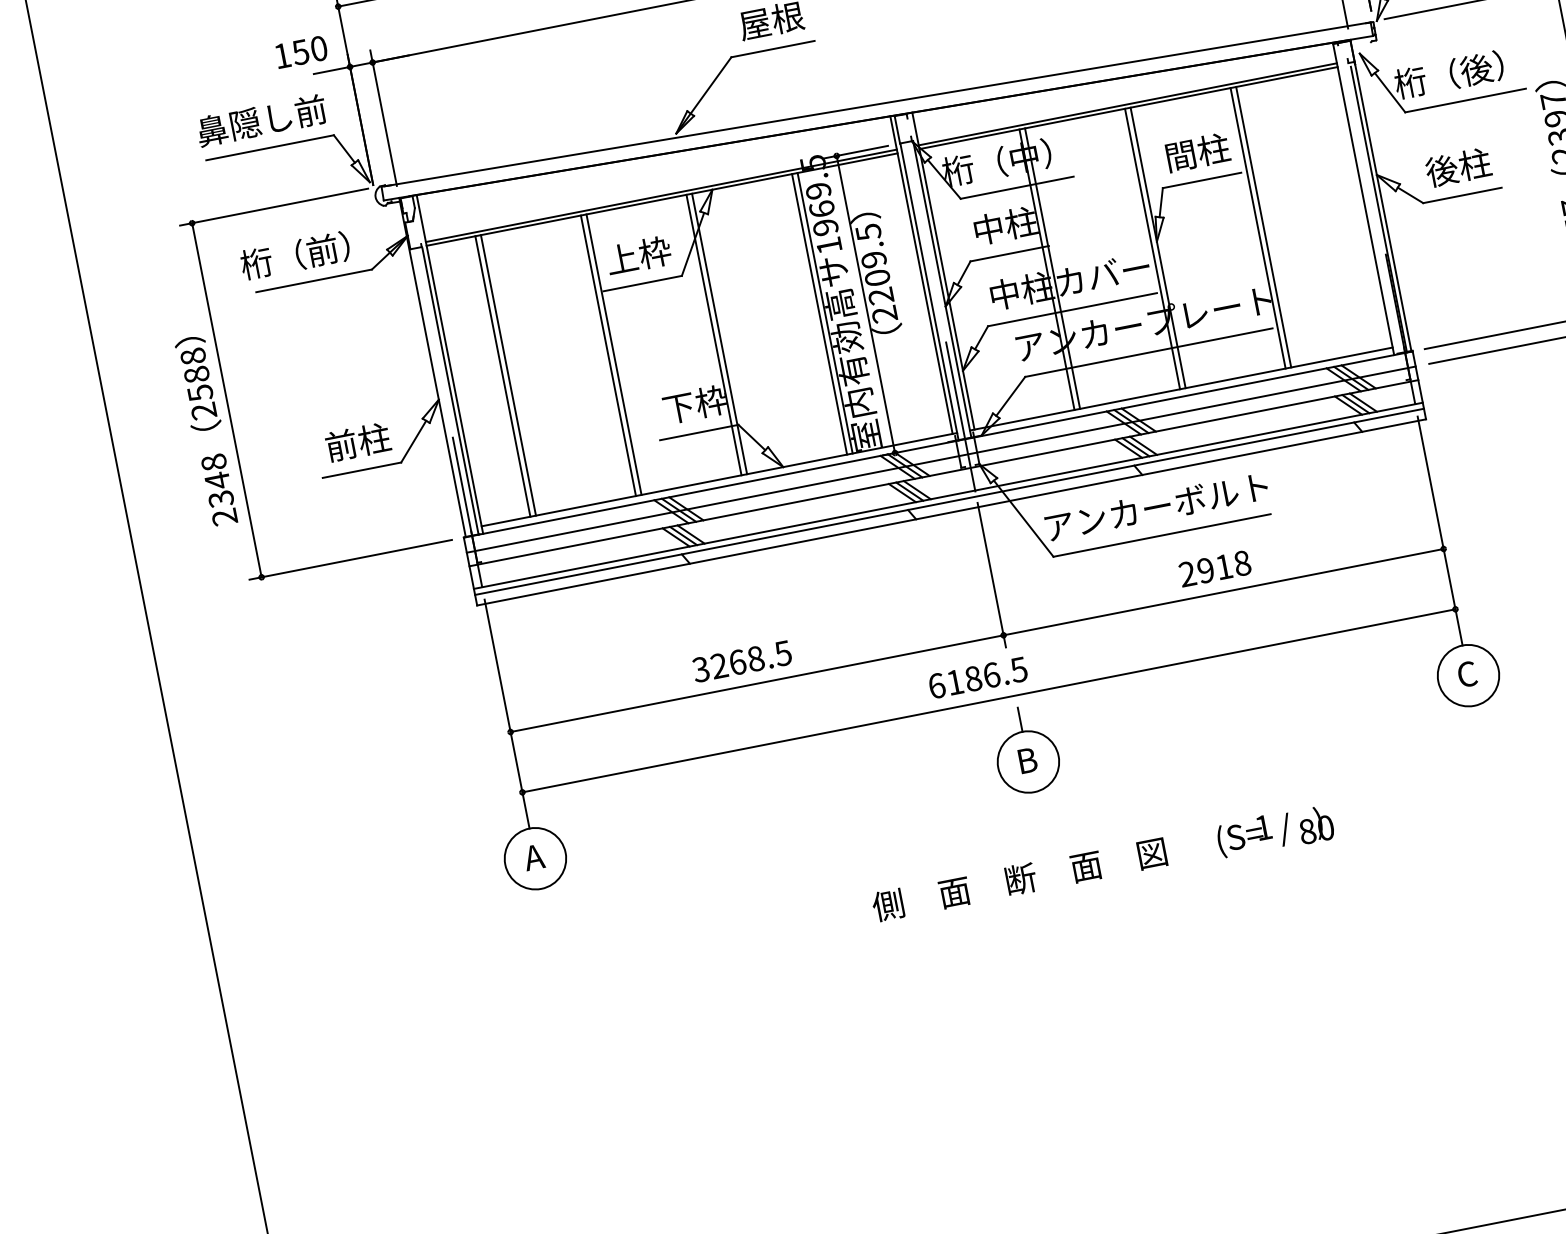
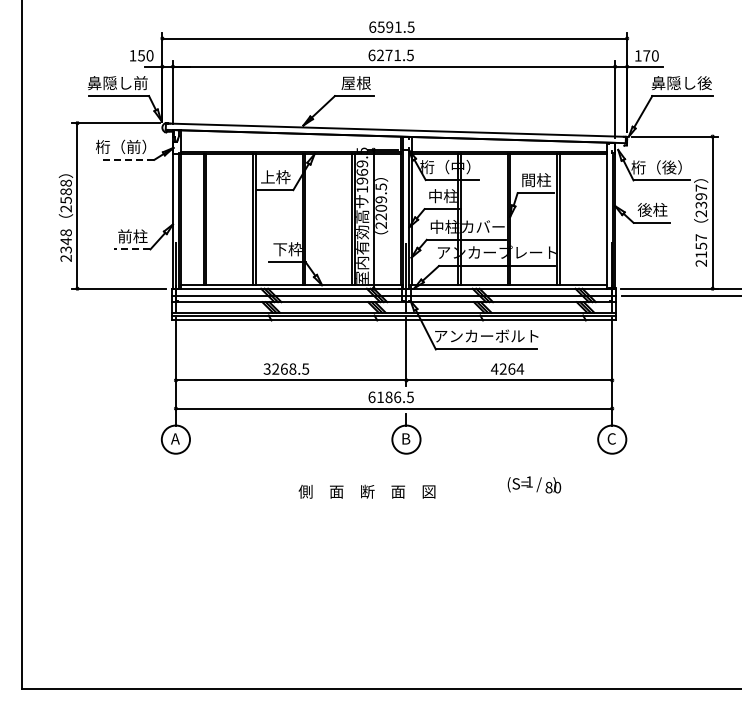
line: (312, 280) -> (126, 159), solid -> dashed
line: (360, 470) -> (131, 249), solid -> dashed
text: (1214, 567) -> (507, 368), 2918 -> 4264
text: (1275, 830) -> (534, 484), moved
text: (1018, 879) -> (366, 491), moved

